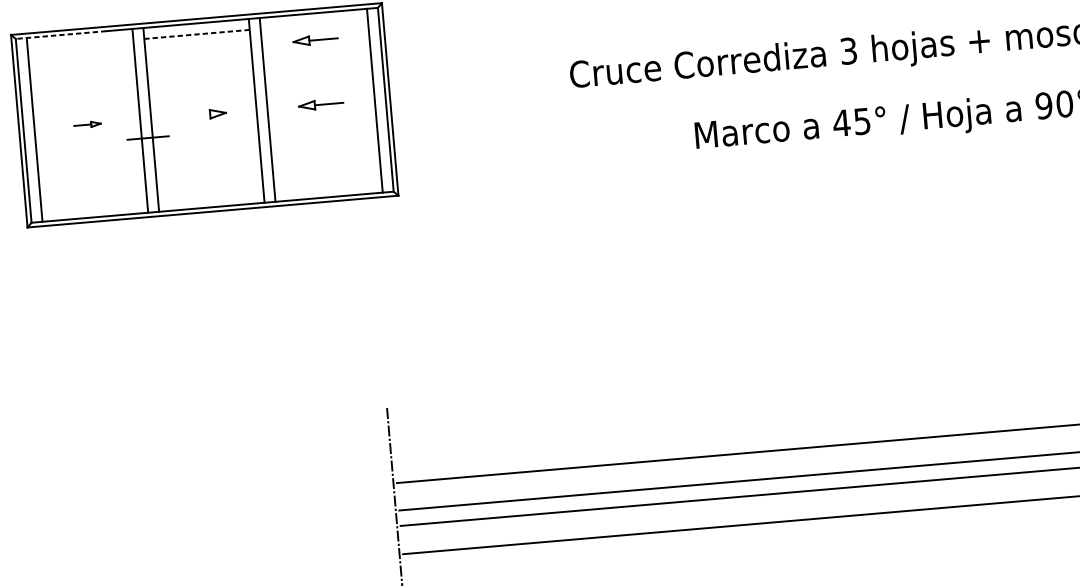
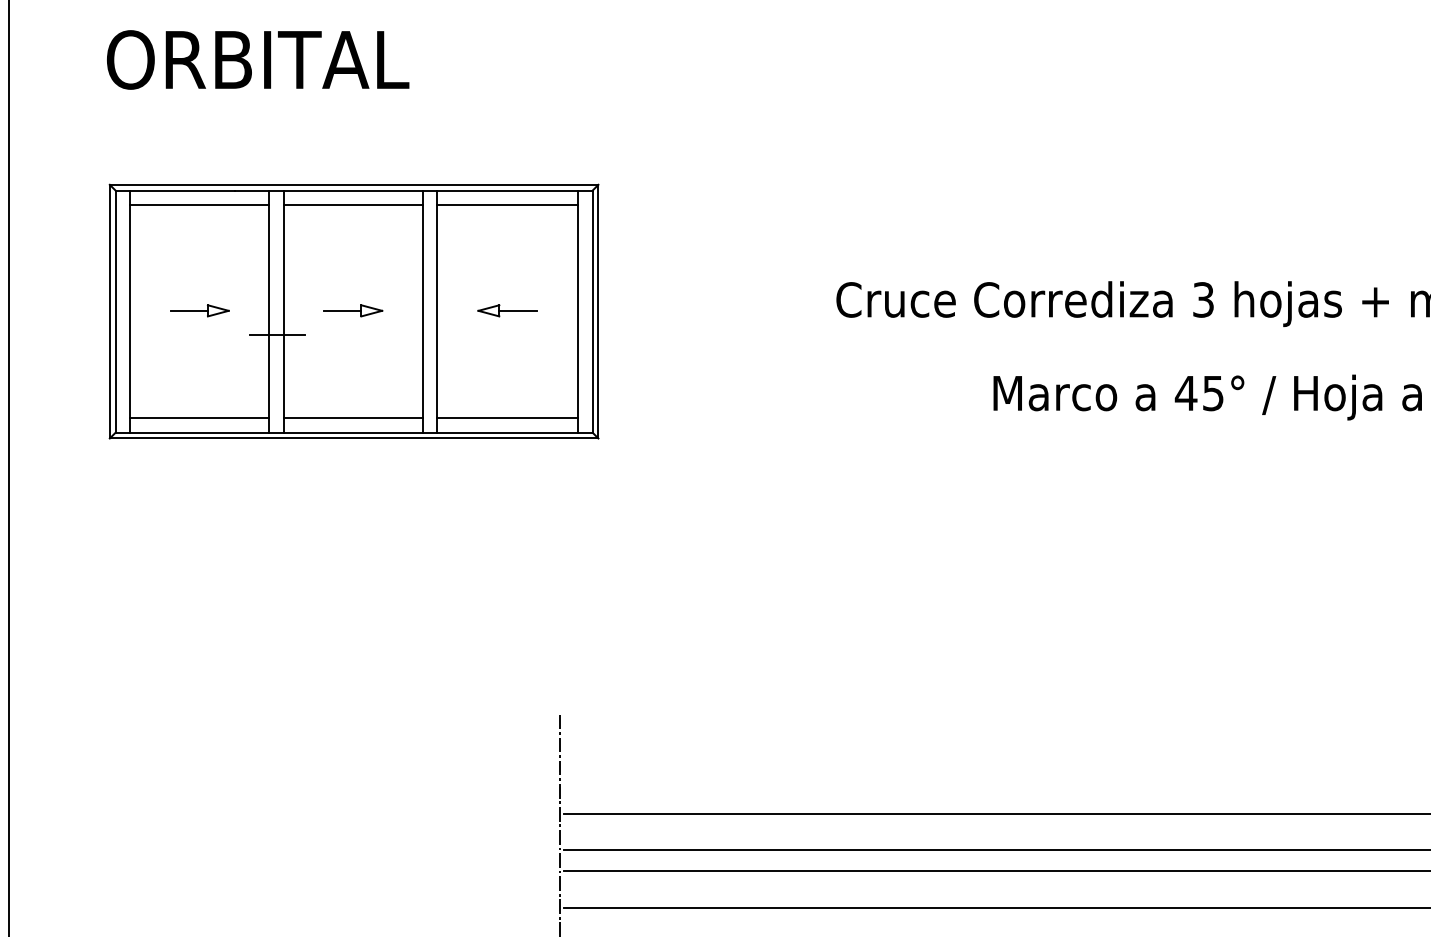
line: (314, 24) -> (507, 205), added
line: (61, 34) -> (175, 190), dashed -> solid
line: (196, 34) -> (352, 205), dashed -> solid
part: (315, 39) -> (507, 225), removed
line: (80, 44) -> (199, 205), added
line: (195, 115) -> (342, 310), added
part: (87, 124) -> (199, 310), size x1.67
line: (328, 186) -> (507, 418), added
line: (210, 196) -> (352, 418), added
line: (94, 206) -> (199, 418), added

